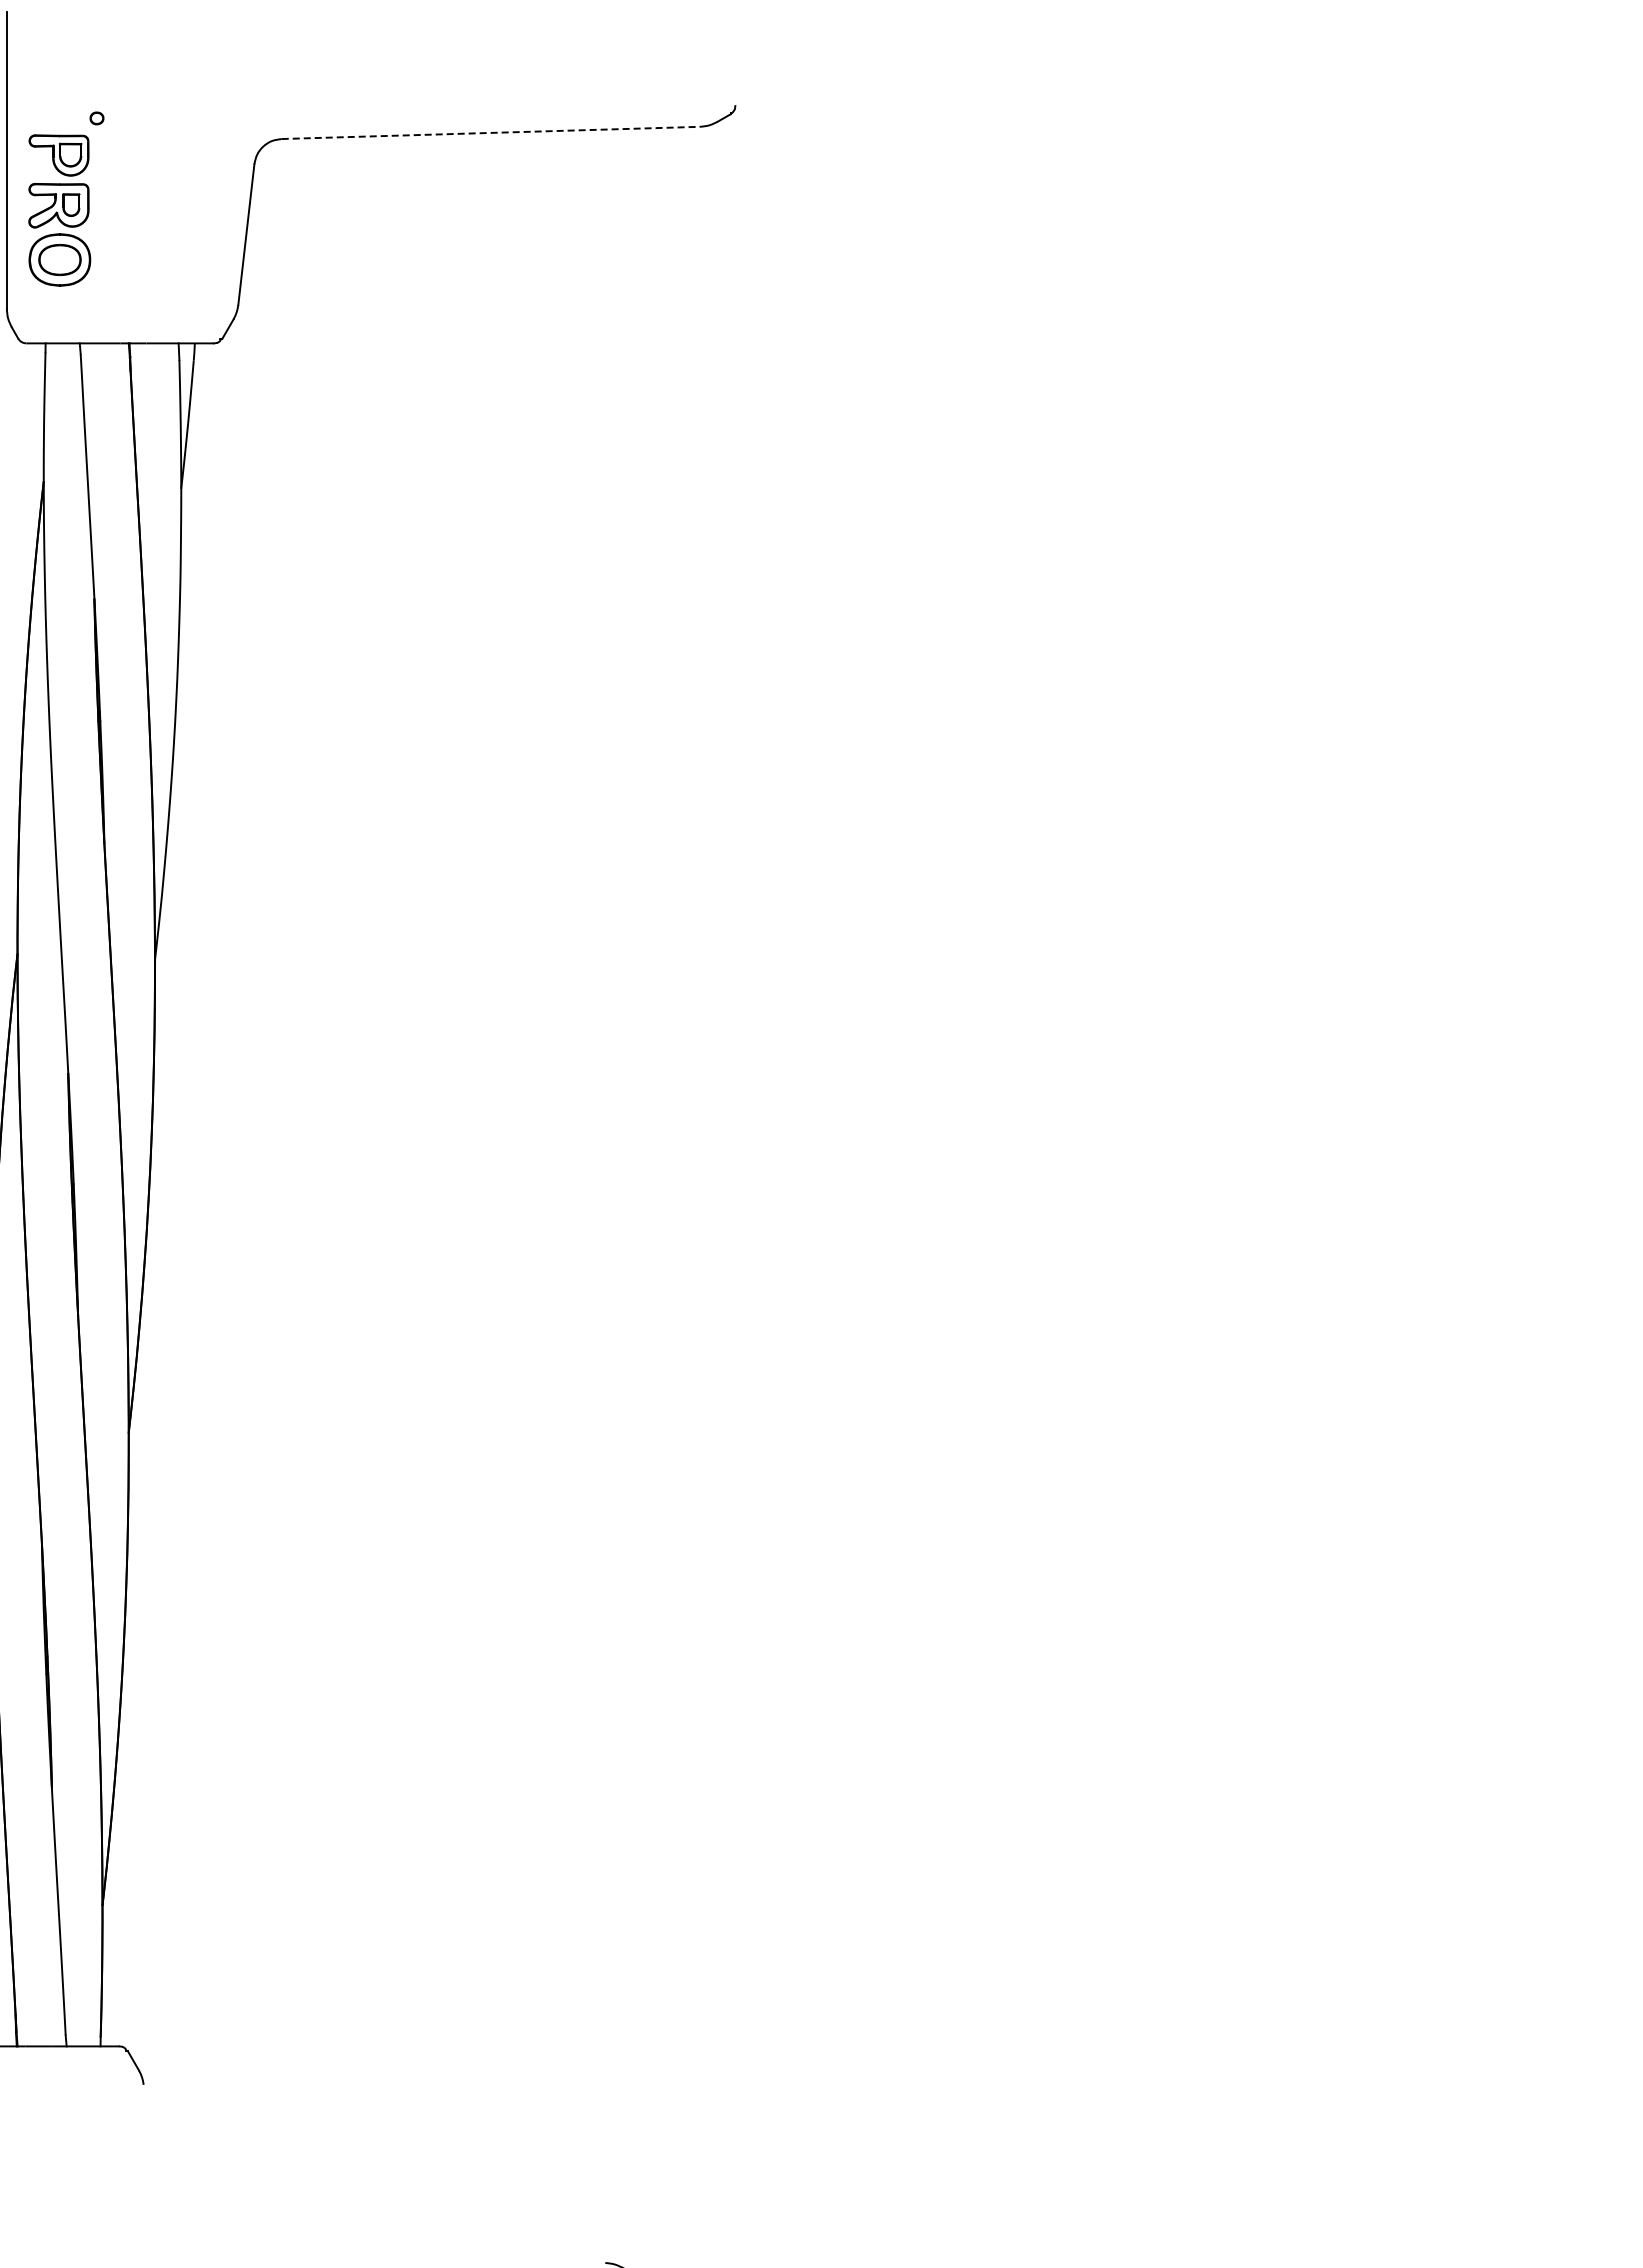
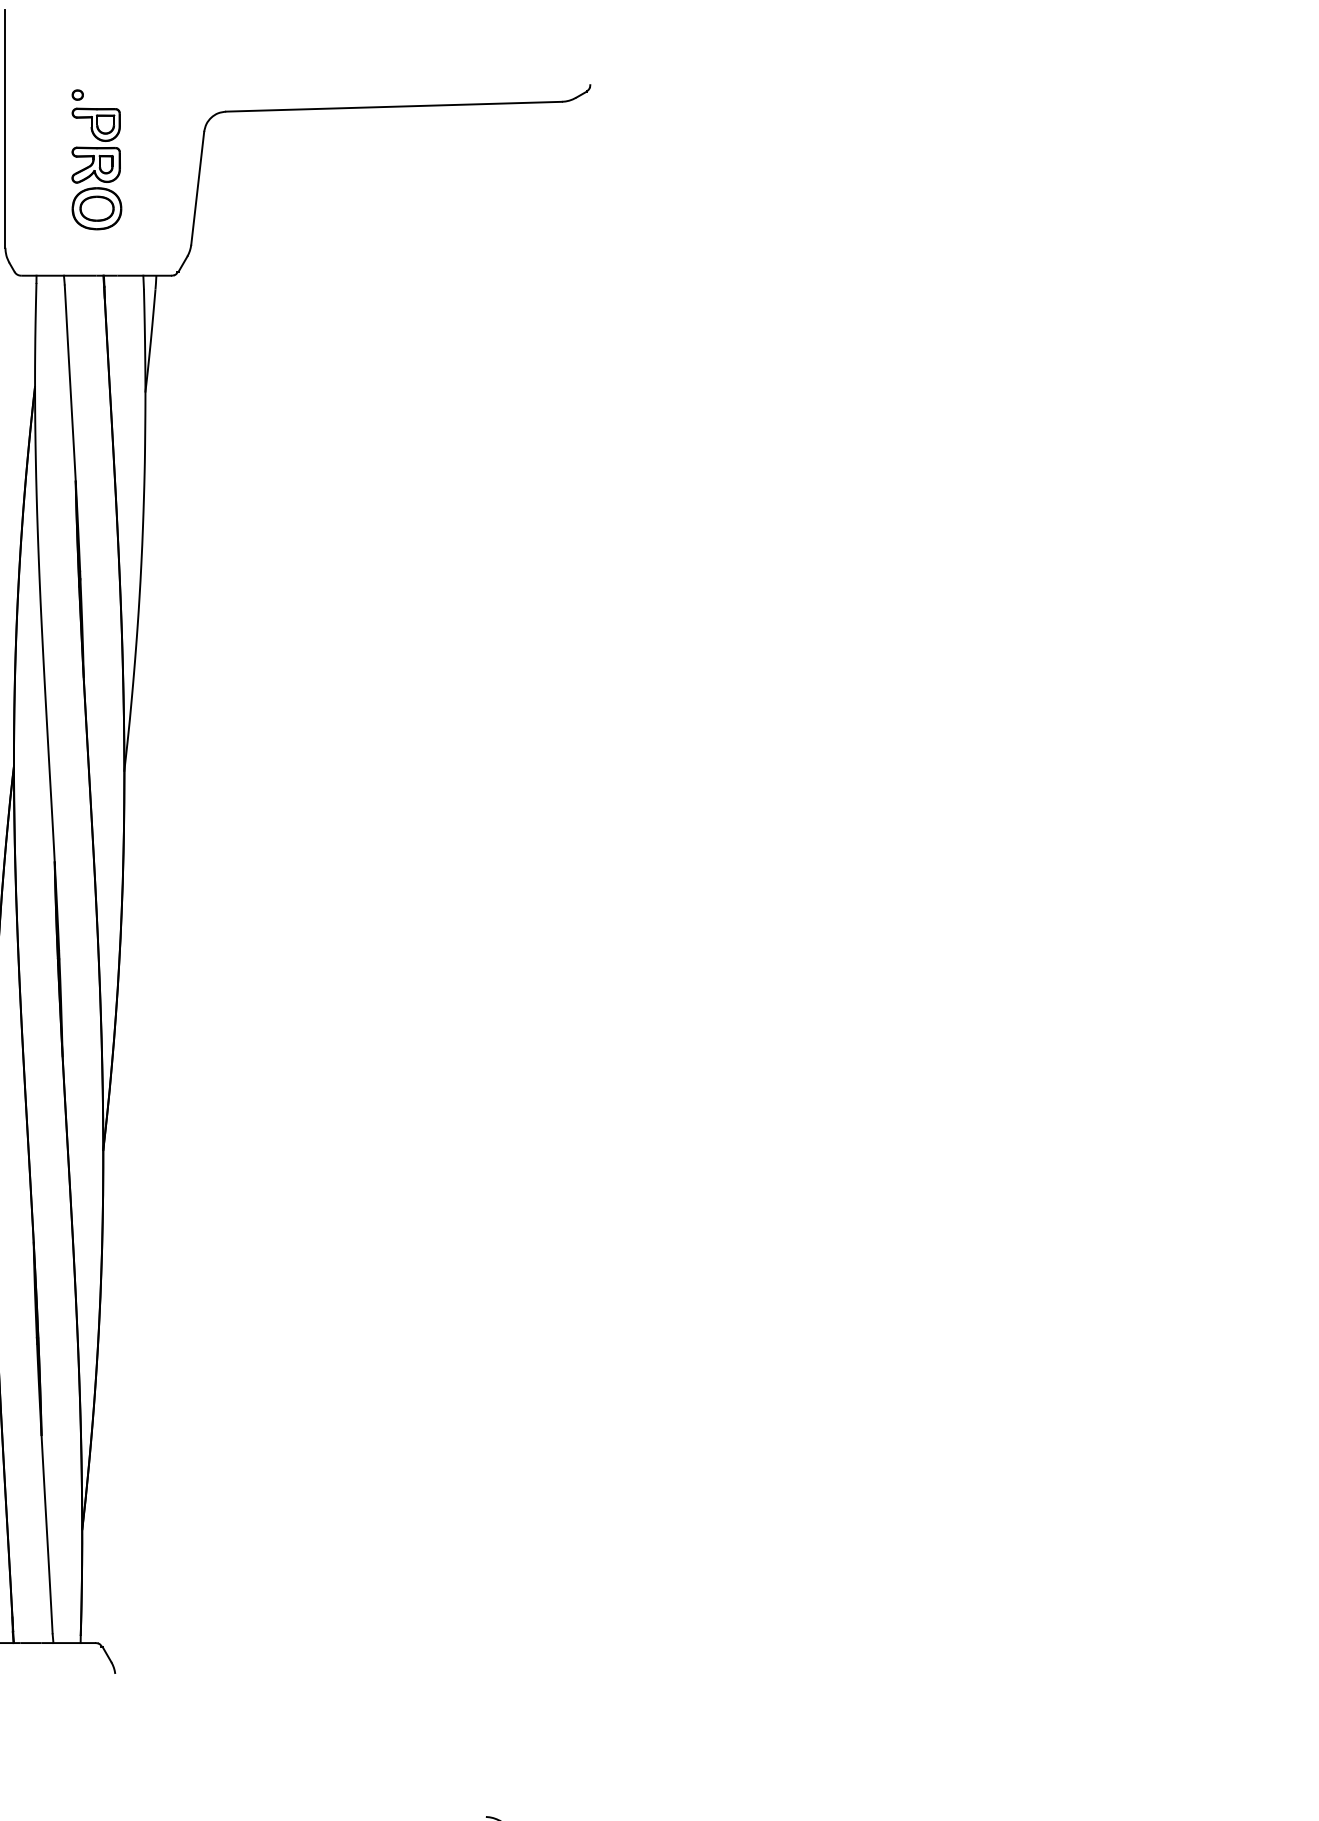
line: (491, 132) -> (394, 106), dashed -> solid
part: (59, 210) -> (96, 169), moved

